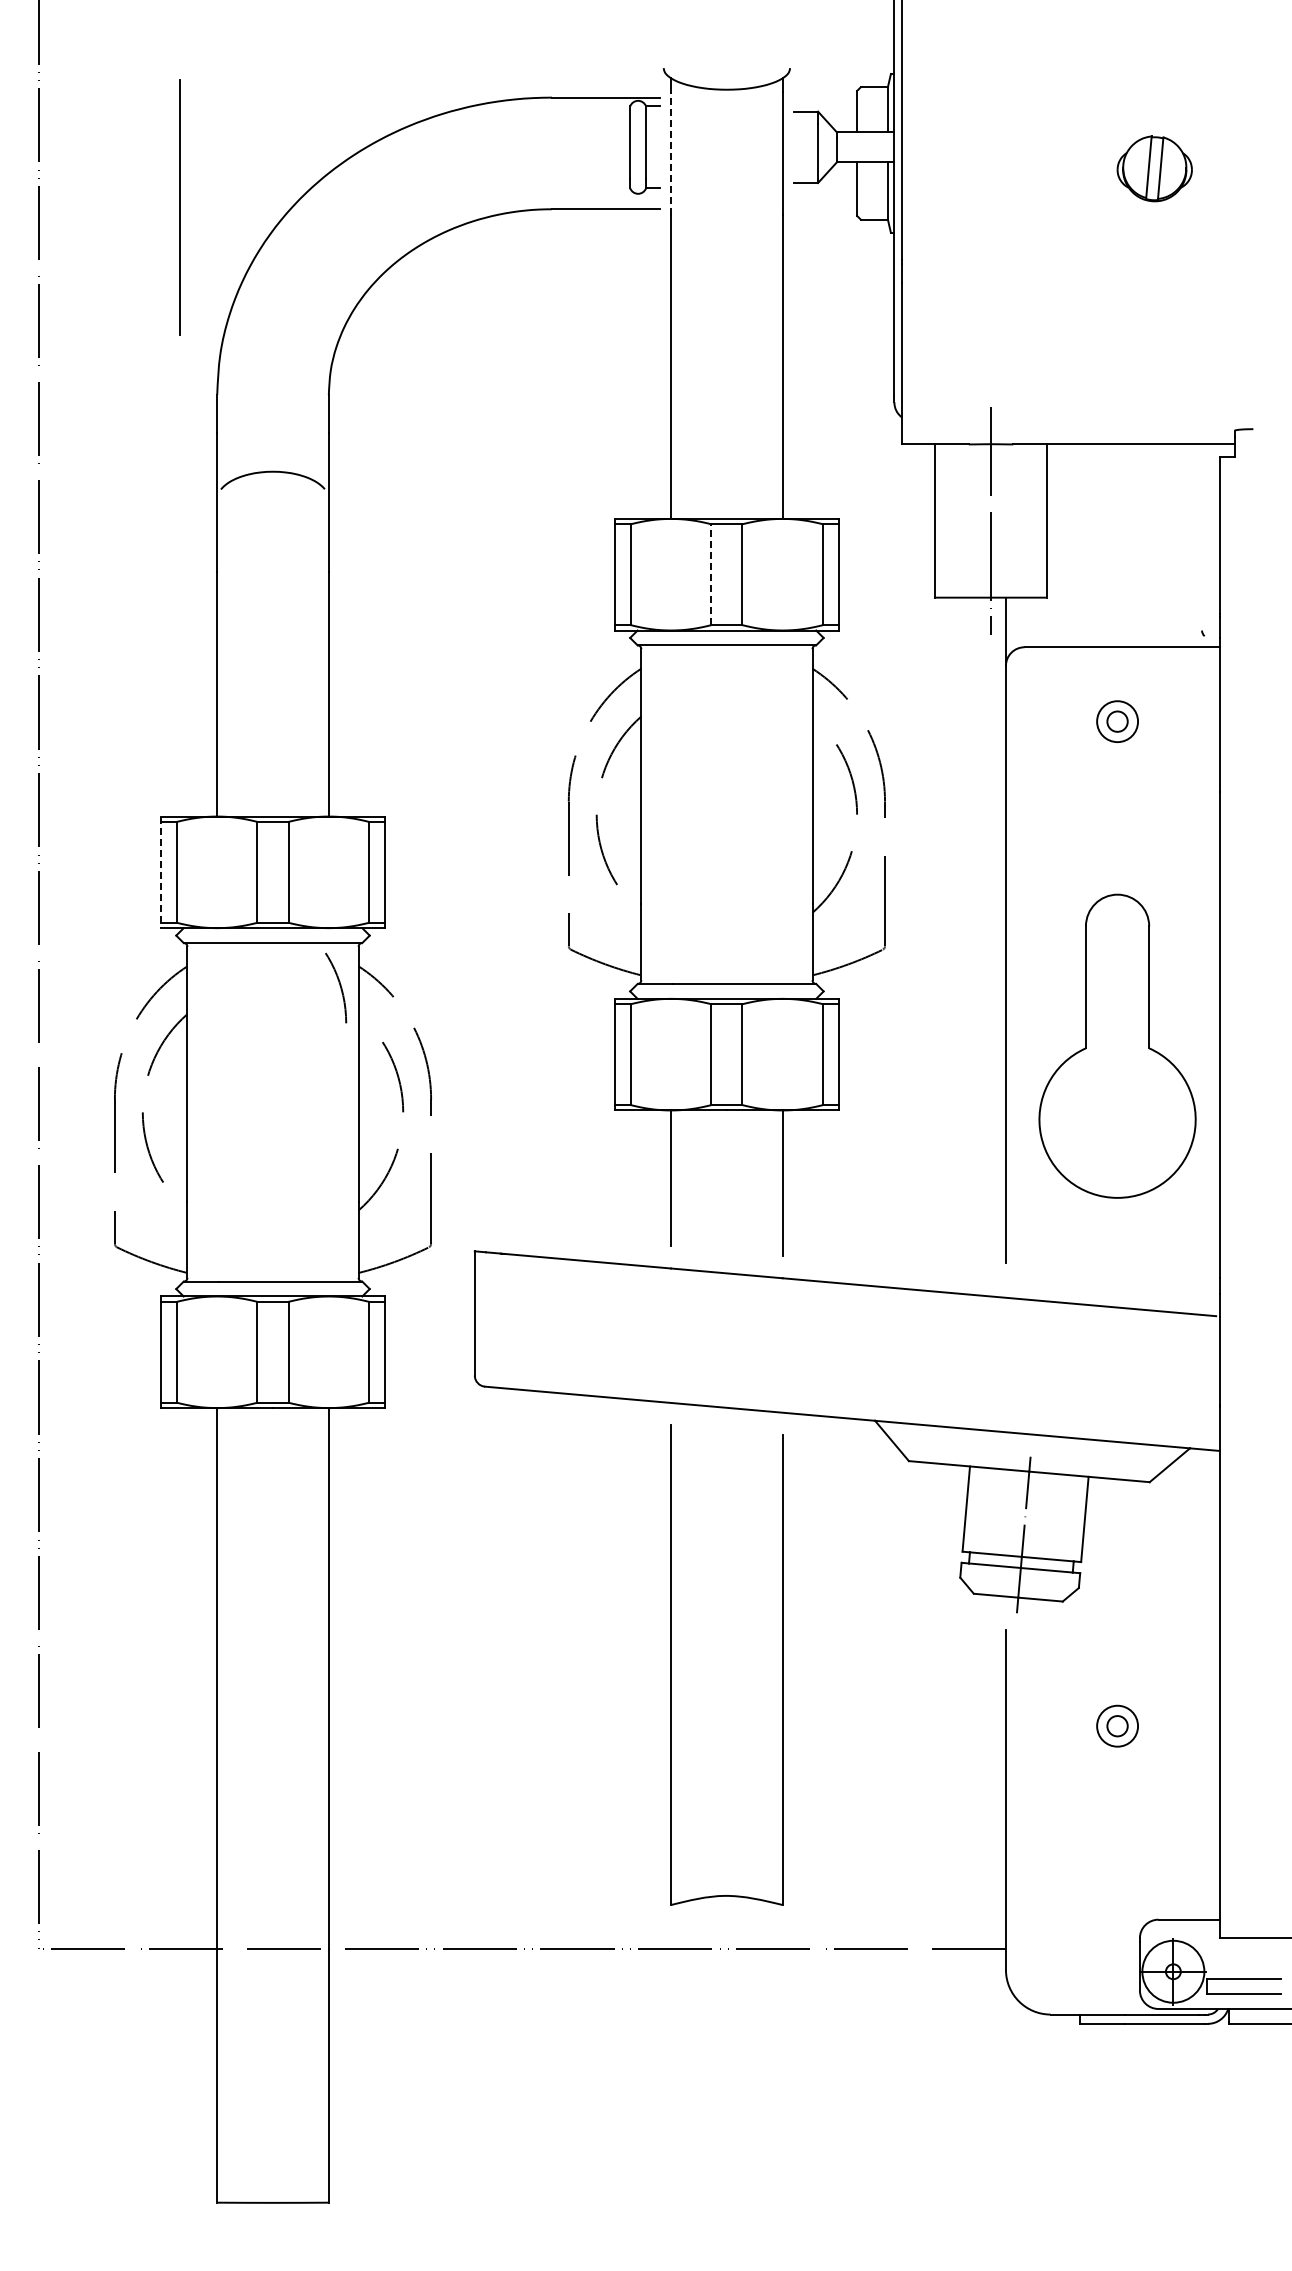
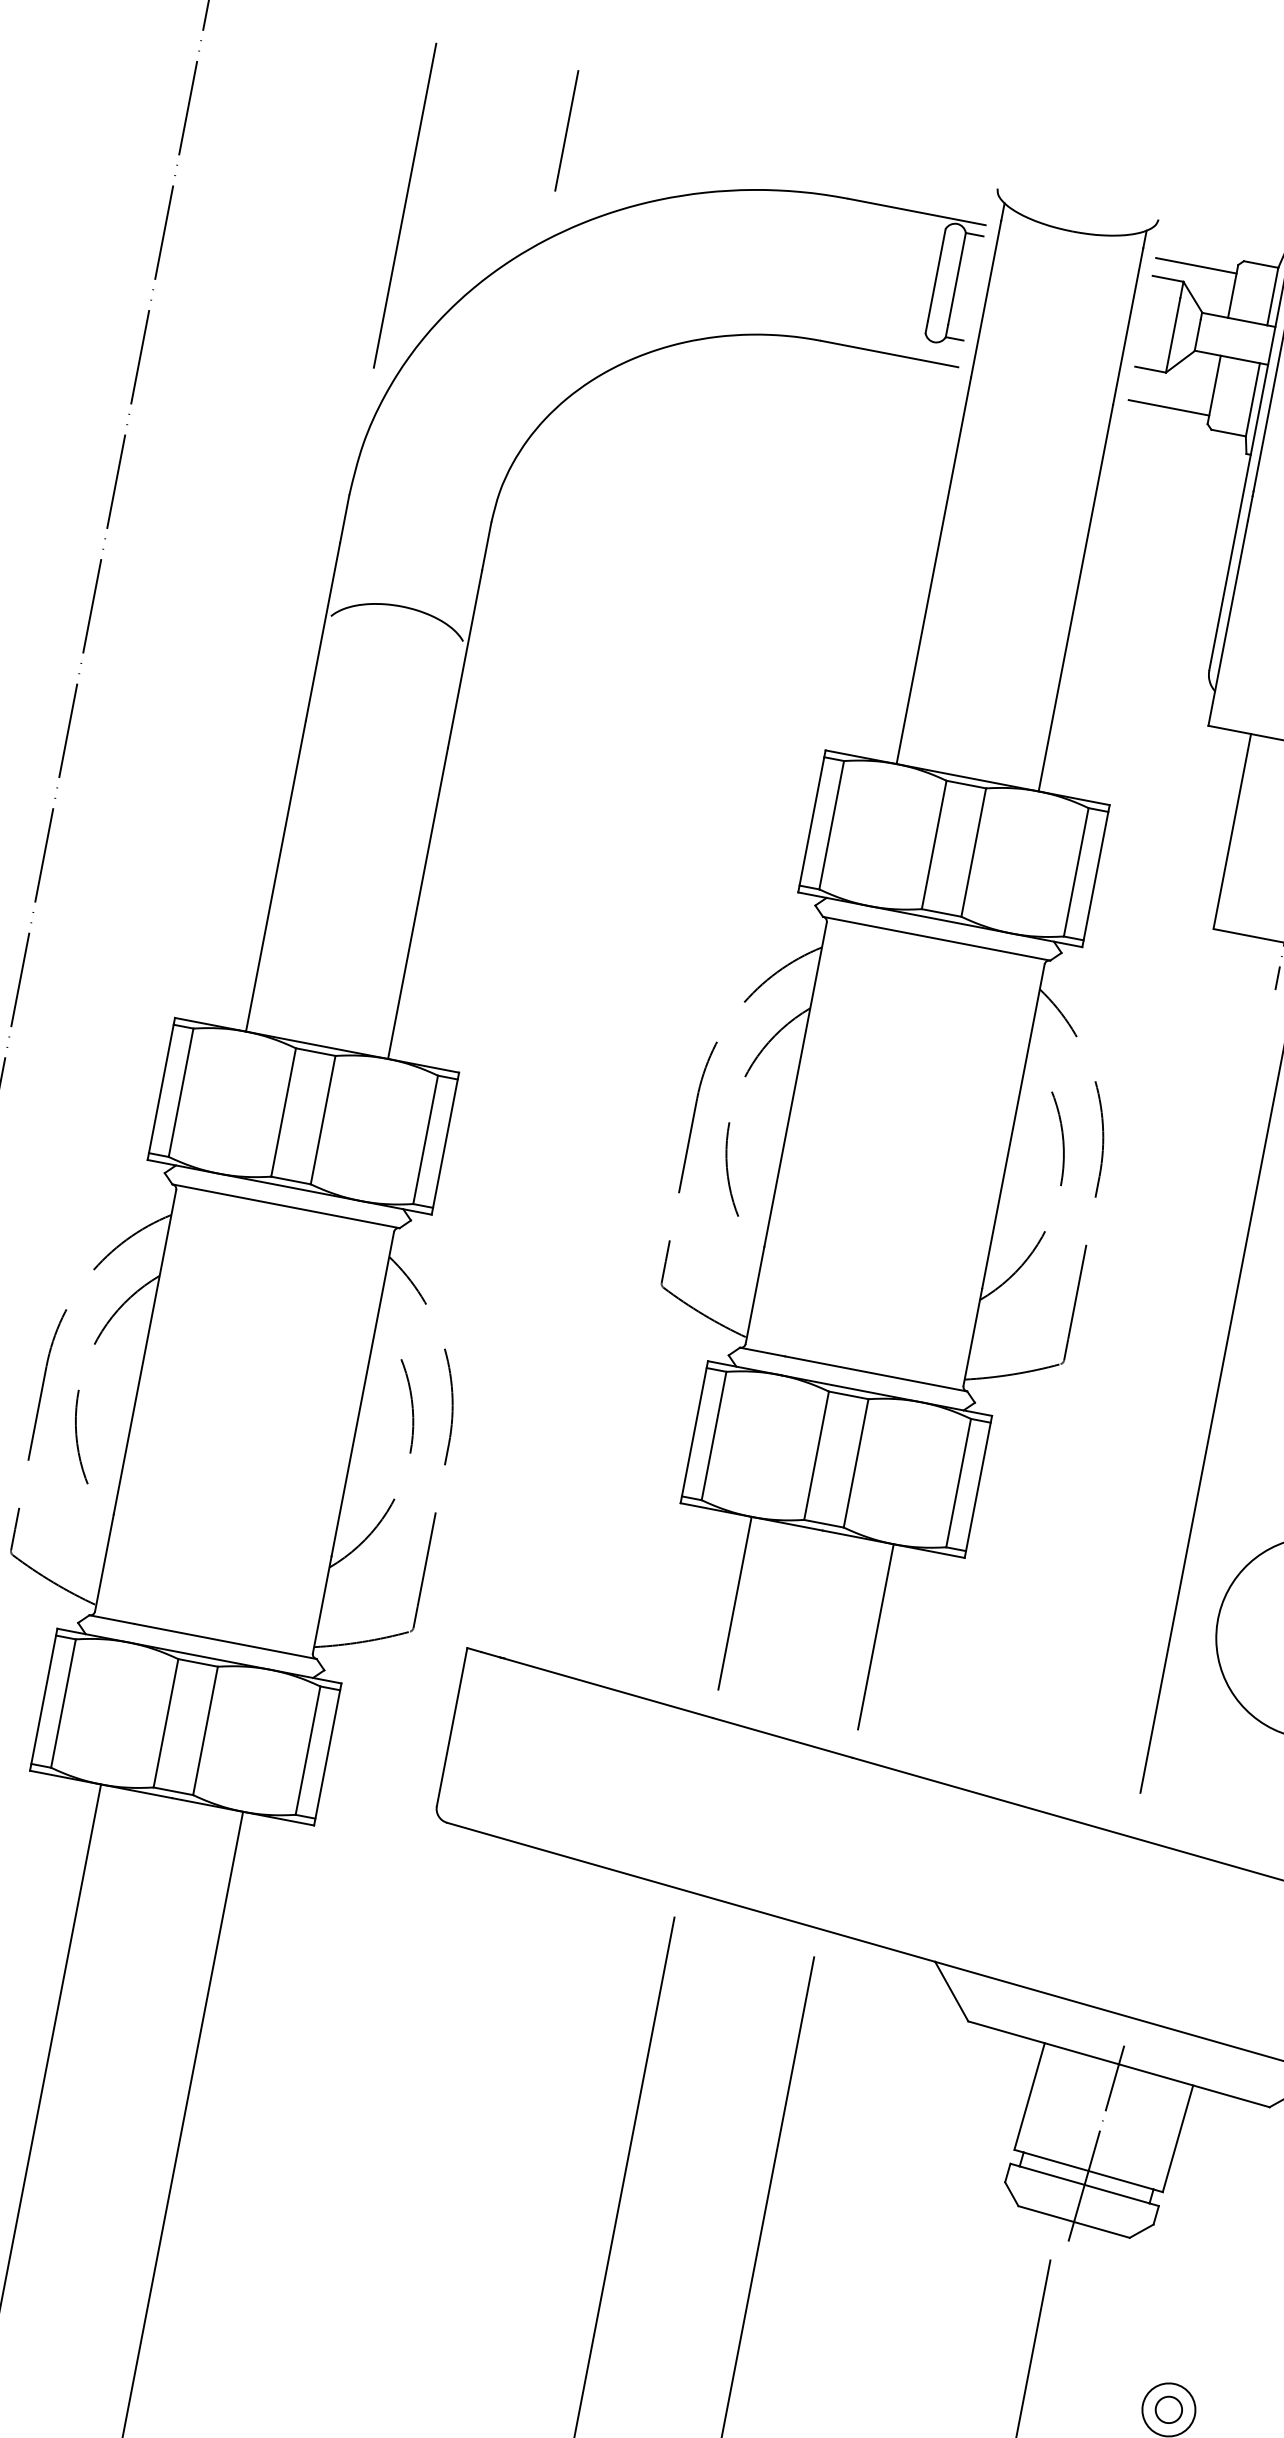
line: (328, 87) -> (566, 131), added
line: (825, 97) -> (1196, 265), added
line: (671, 153) -> (986, 299), dashed -> solid
line: (179, 207) -> (404, 205), moved
line: (825, 209) -> (1168, 408), added
line: (711, 574) -> (934, 844), dashed -> solid
line: (161, 872) -> (161, 1089), dashed -> solid
arc: (339, 986) -> (360, 1277), removed

